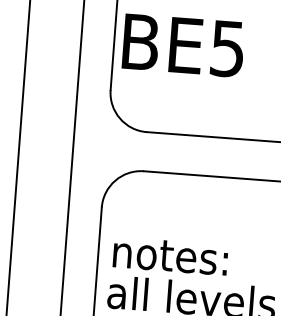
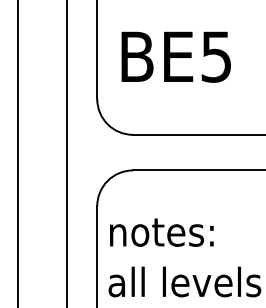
text: (182, 45) -> (175, 56), moved
text: (170, 256) -> (161, 232), moved

